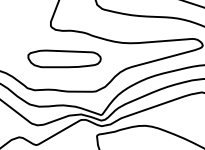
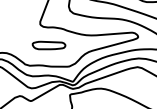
part: (63, 58) -> (48, 45), size x0.7

